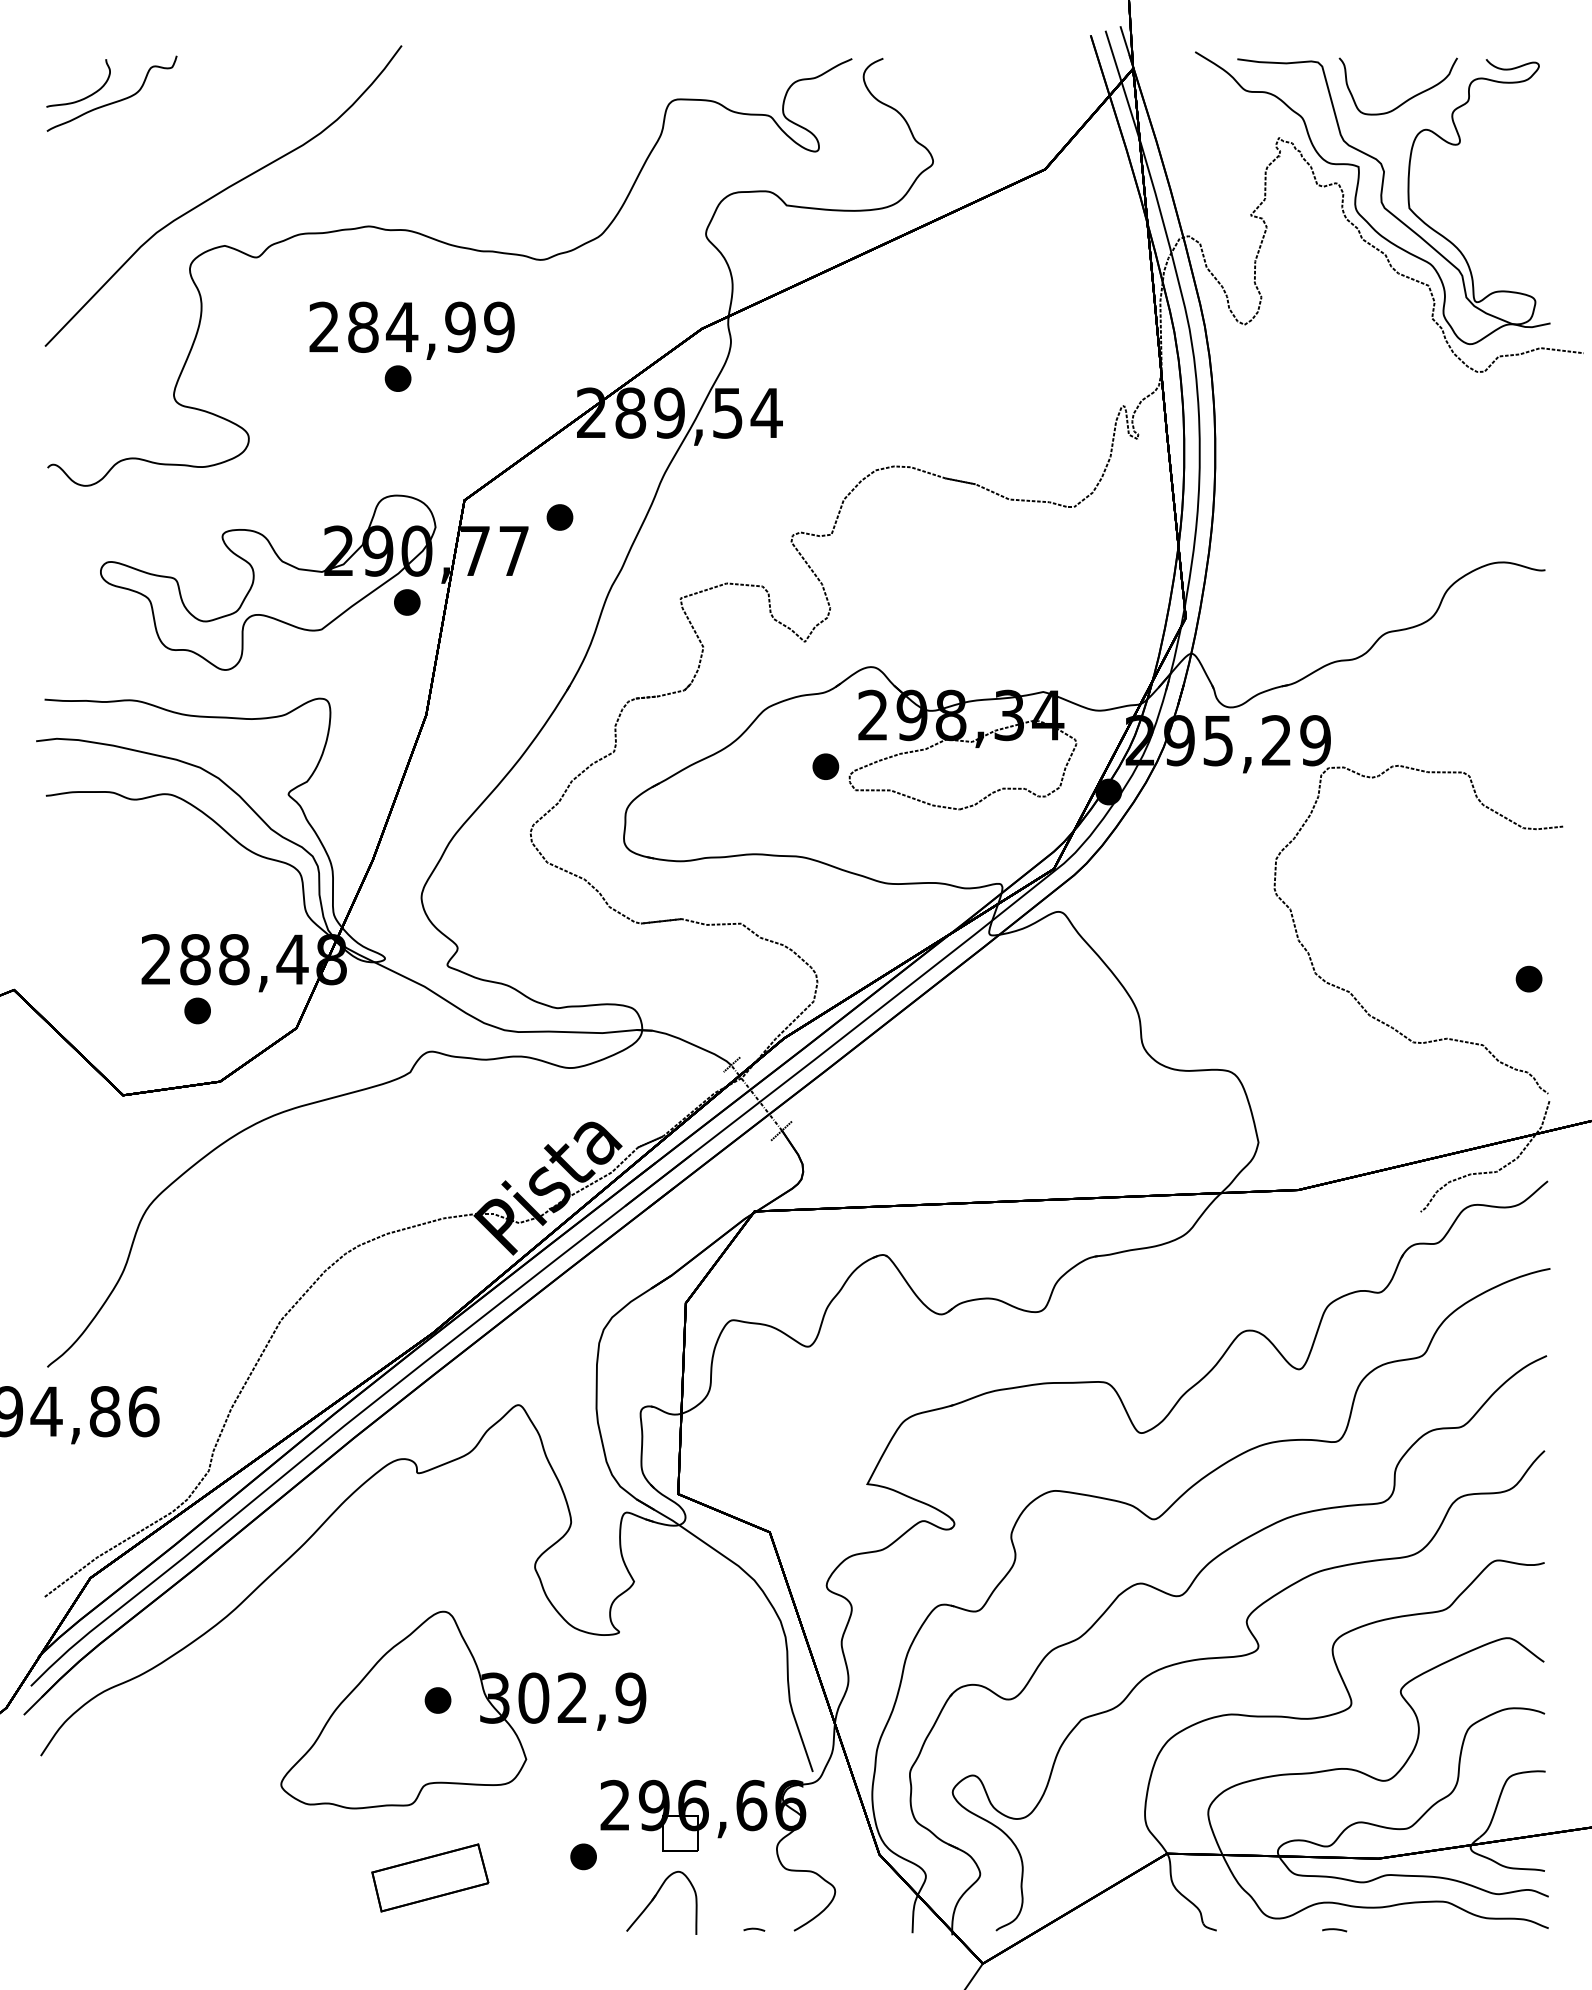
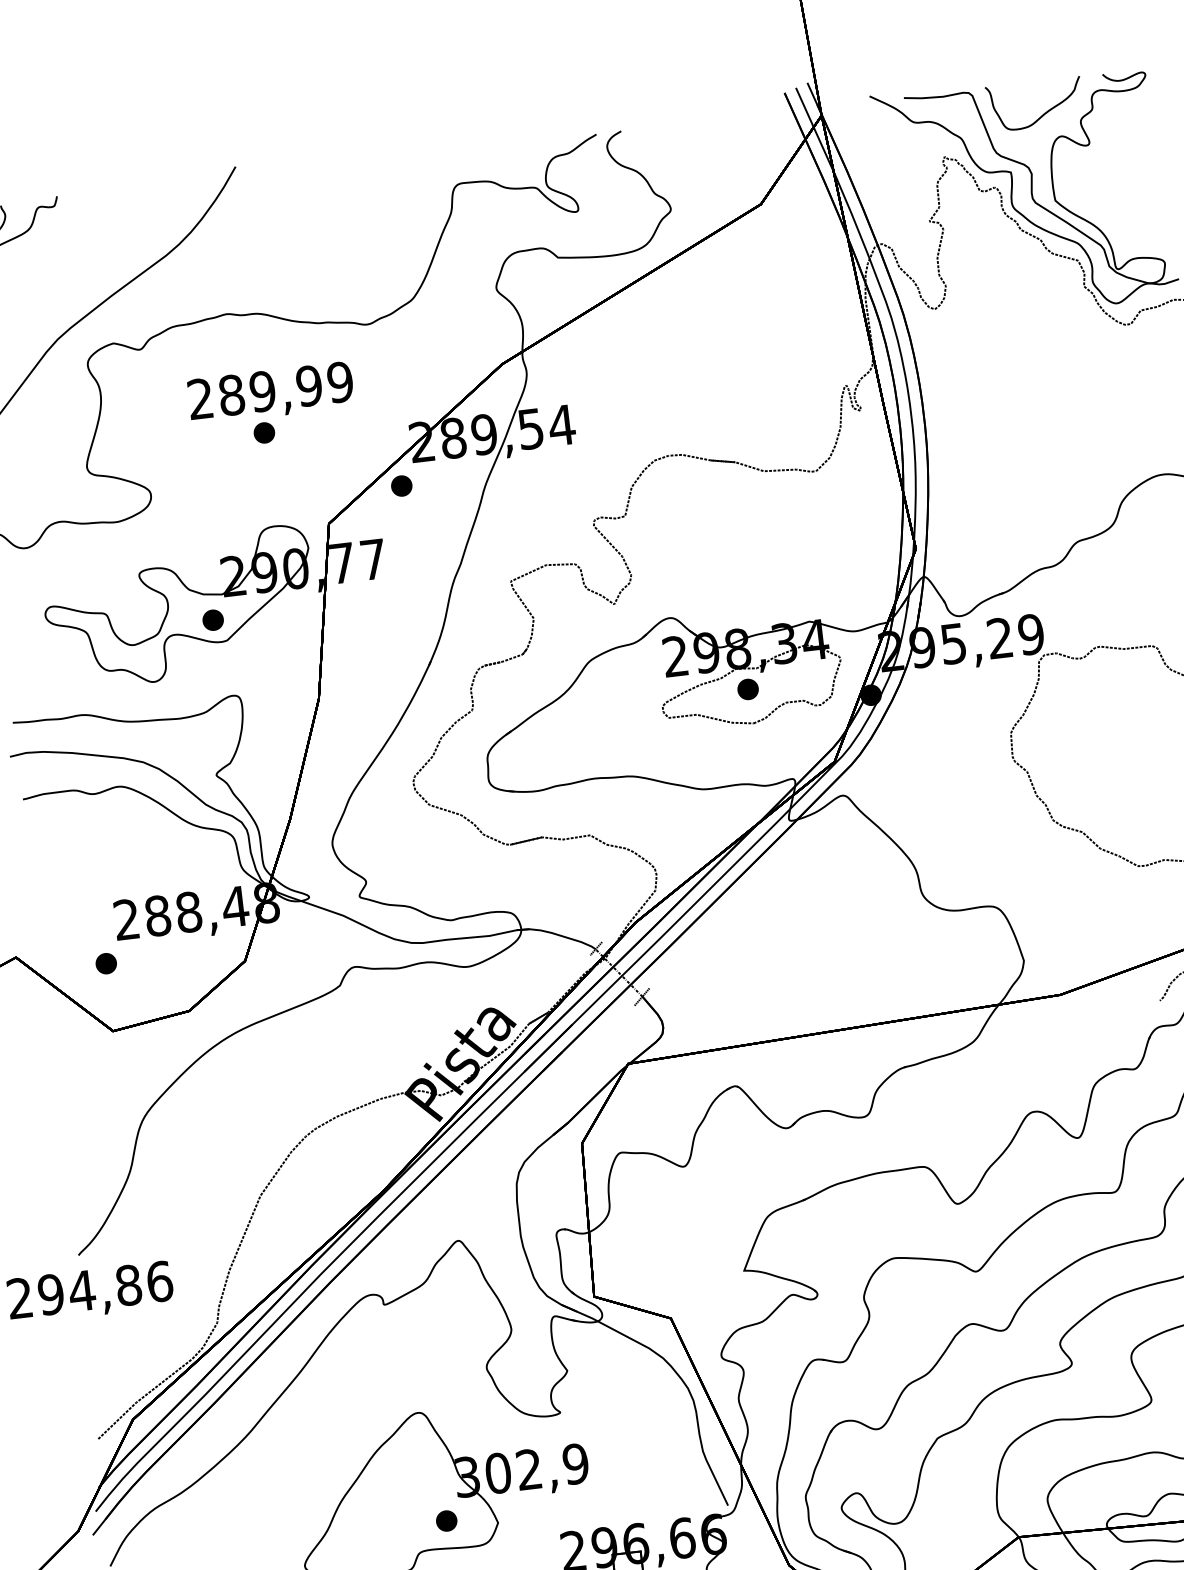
text: (402, 326) -> (262, 390), 284,99 -> 289,99
part: (559, 517) -> (401, 486), moved
part: (407, 602) -> (213, 620), moved
part: (825, 766) -> (747, 689), moved
part: (197, 1010) -> (106, 963), moved
part: (437, 1700) -> (446, 1521), moved

